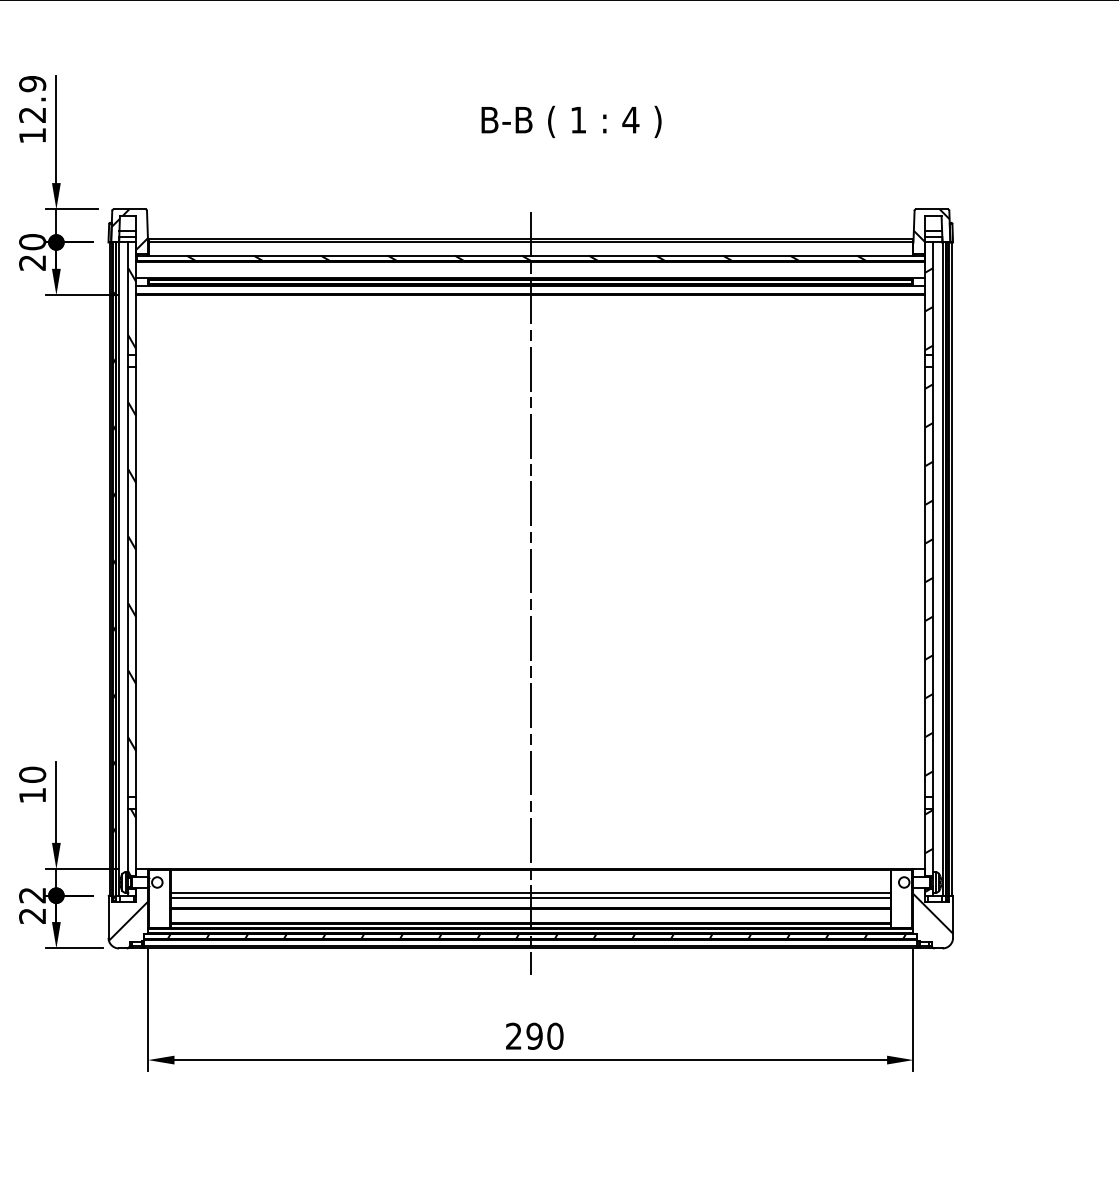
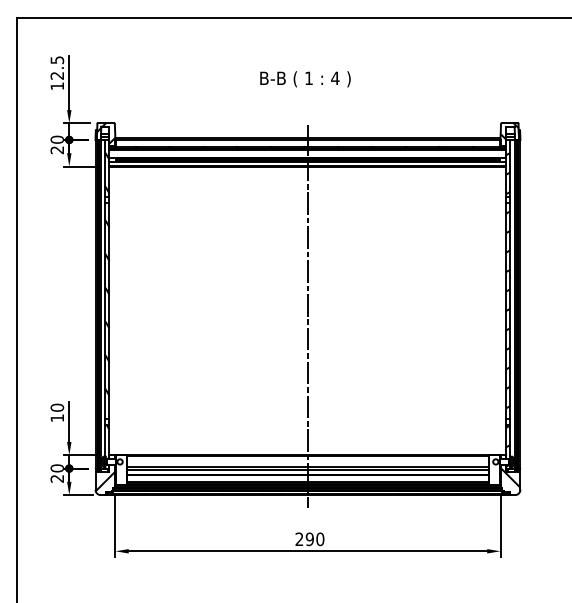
text: (30, 84) -> (56, 60), 12.9 -> 12.5
text: (571, 122) -> (305, 79), moved
text: (32, 895) -> (57, 468), 22 -> 20

